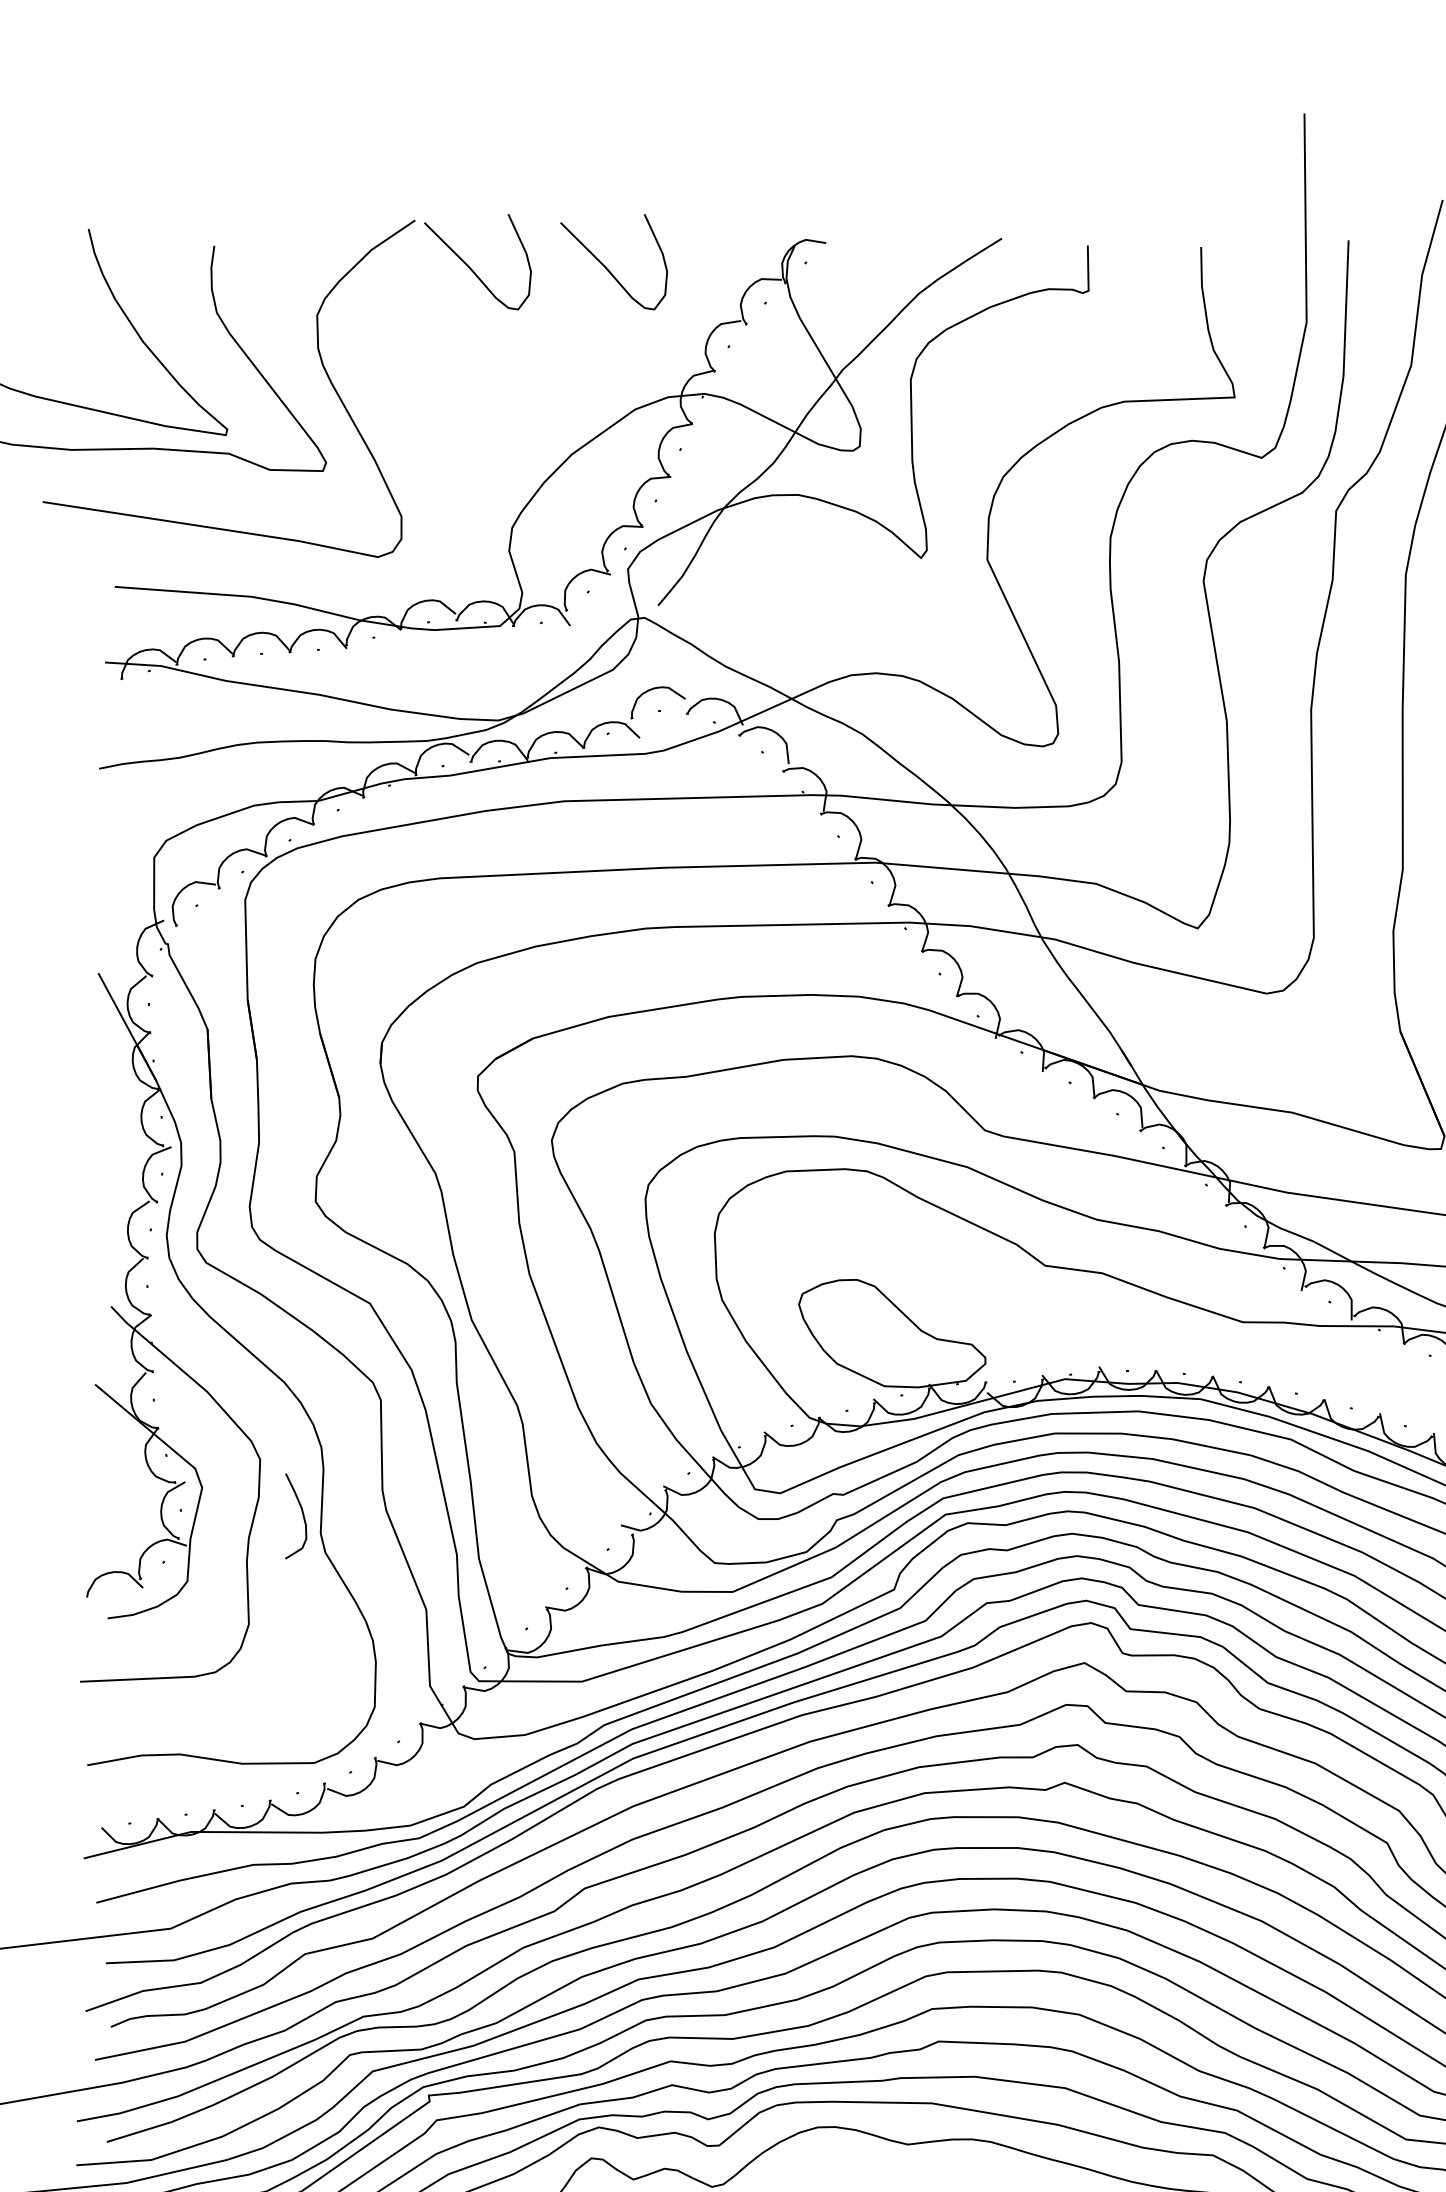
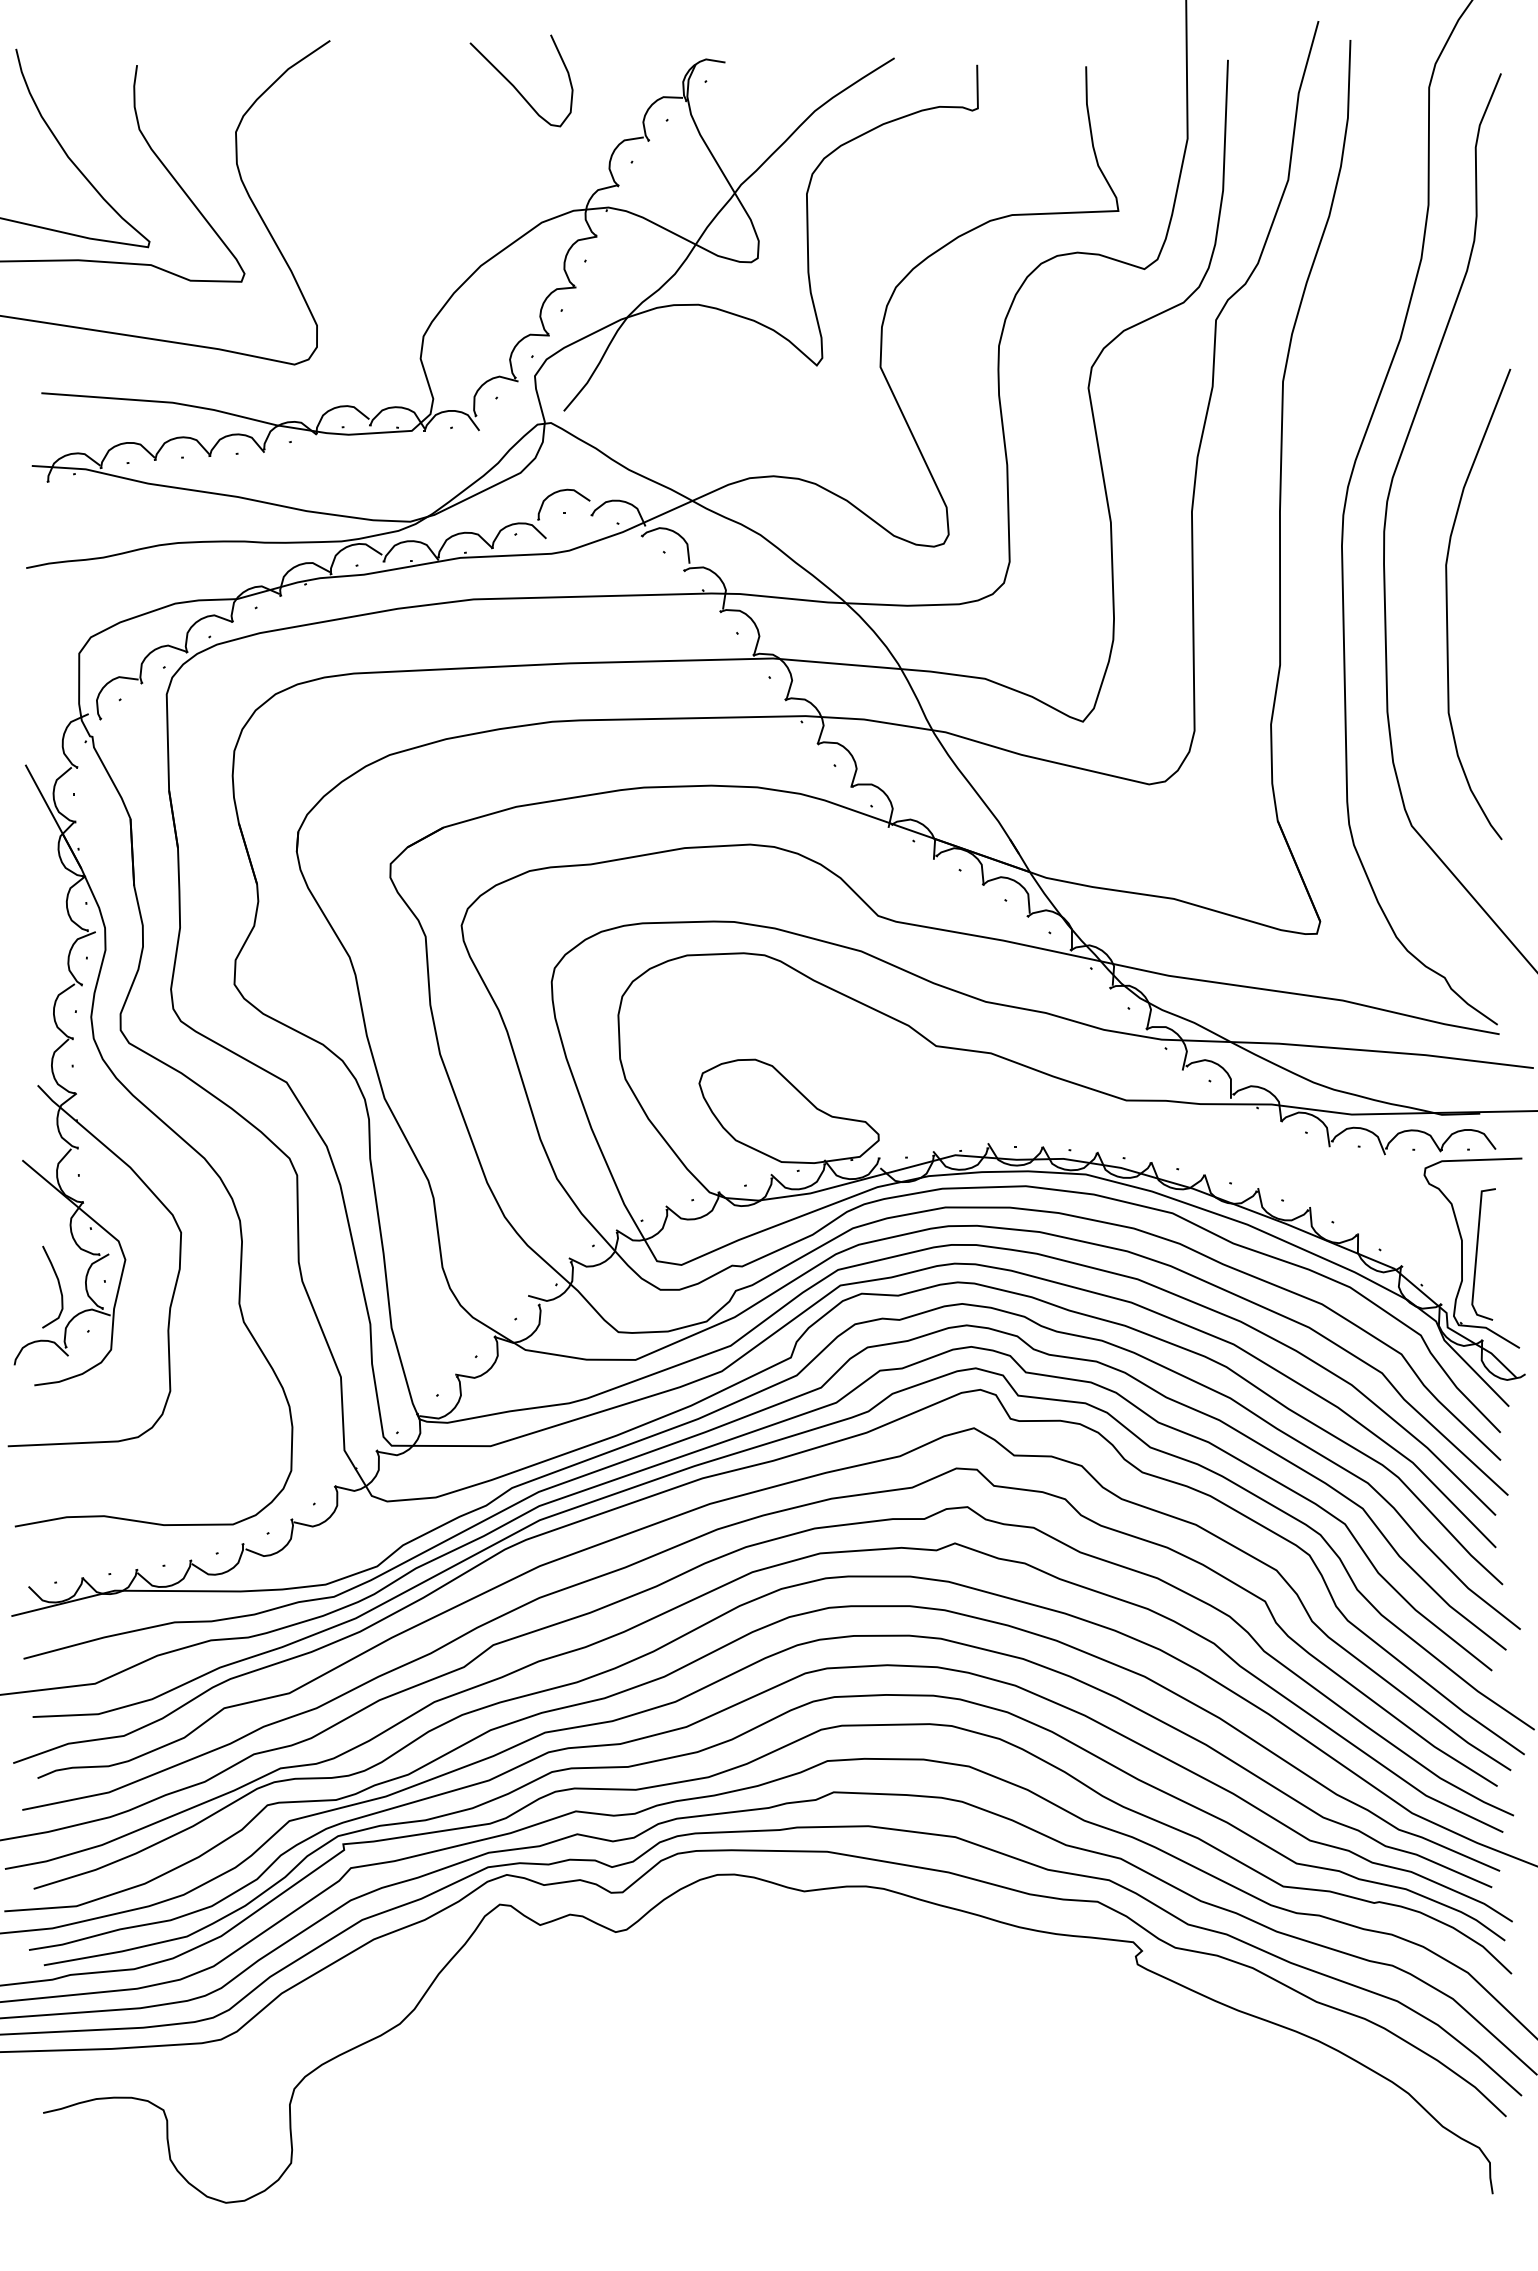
curve: (471, 268) -> (384, 86), removed
curve: (302, 1514) -> (58, 1285), moved

